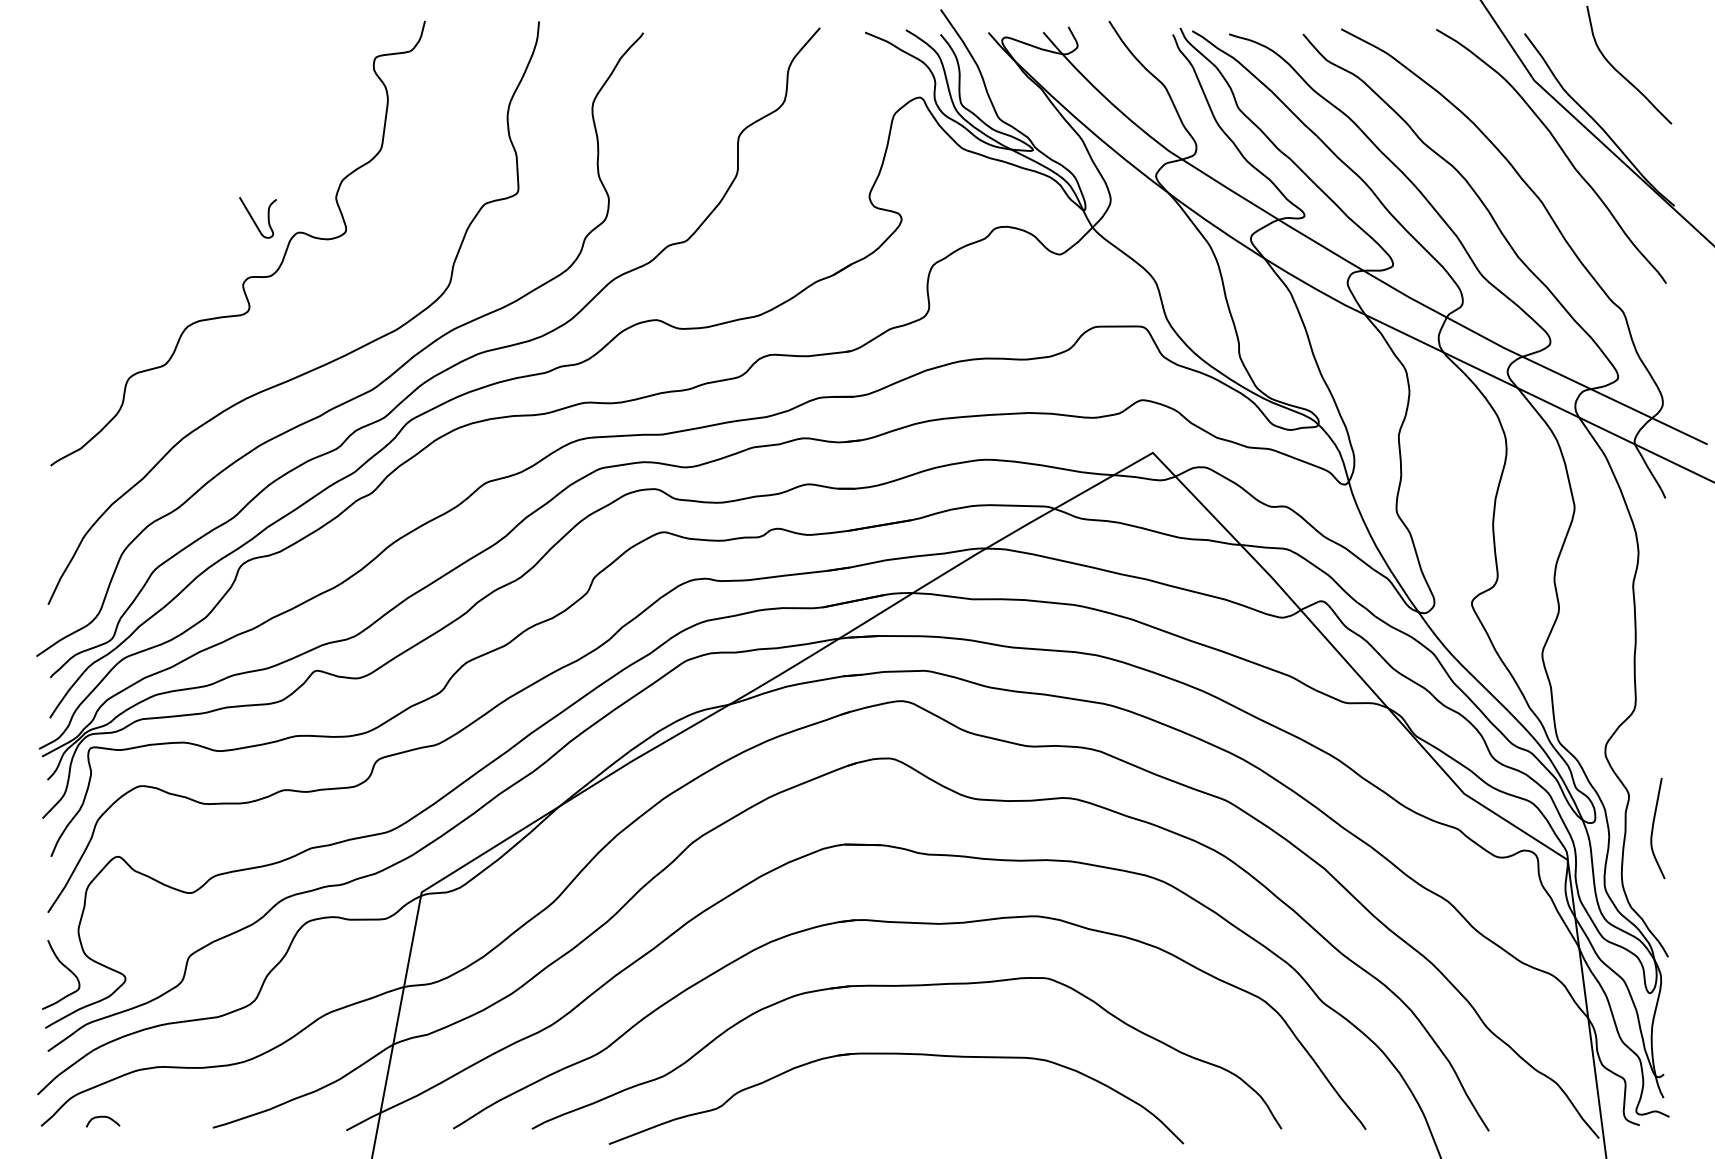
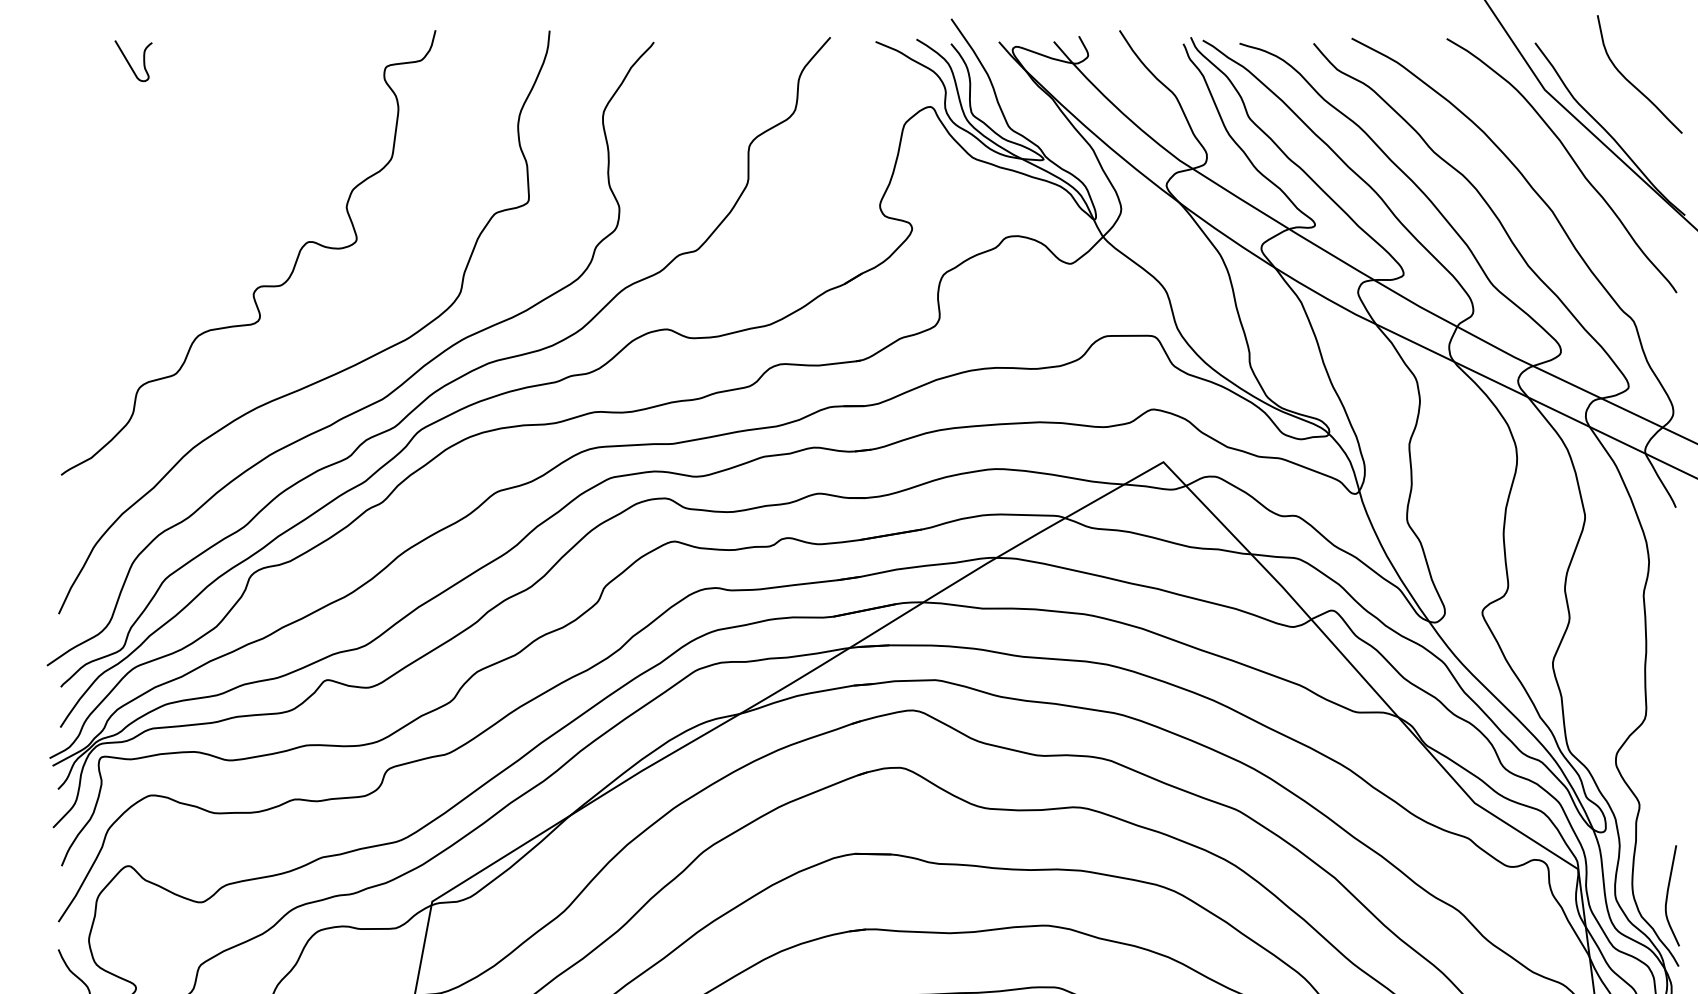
curve: (253, 218) -> (129, 61), moved
curve: (1653, 828) -> (1668, 895), moved

